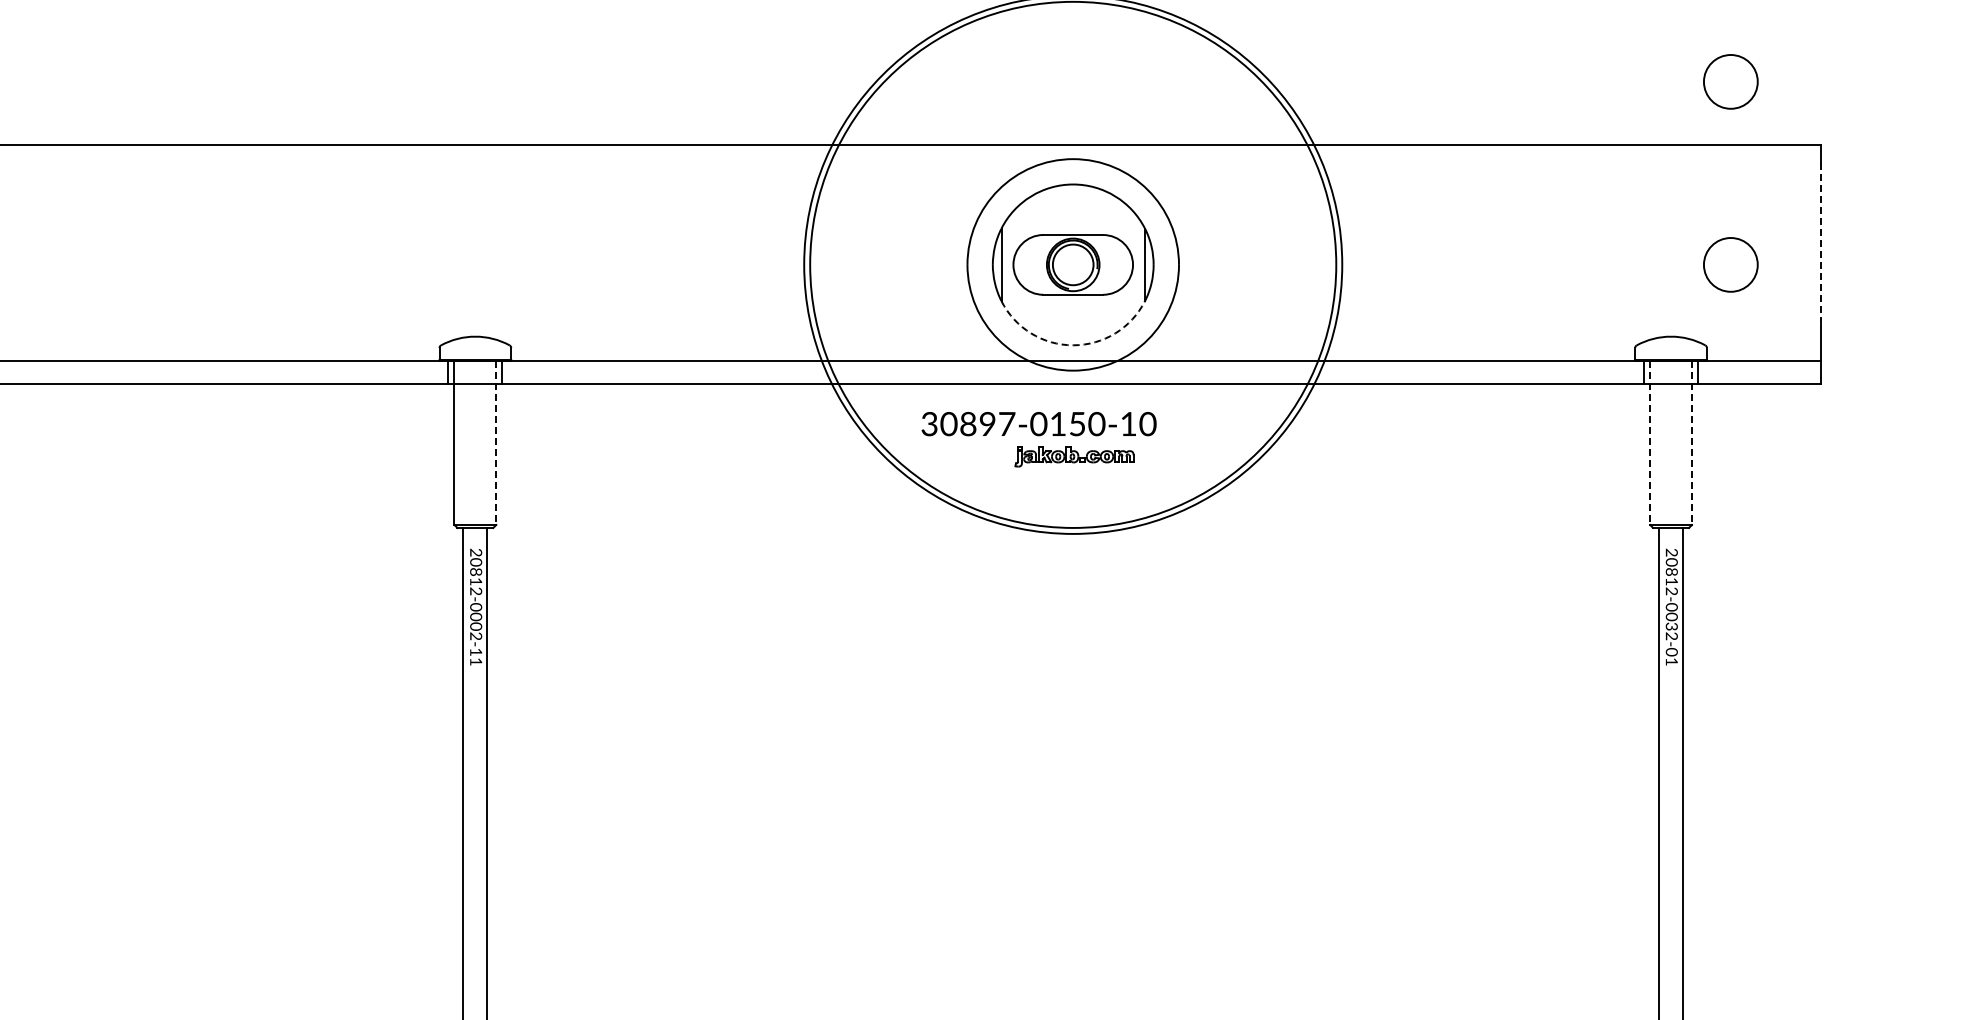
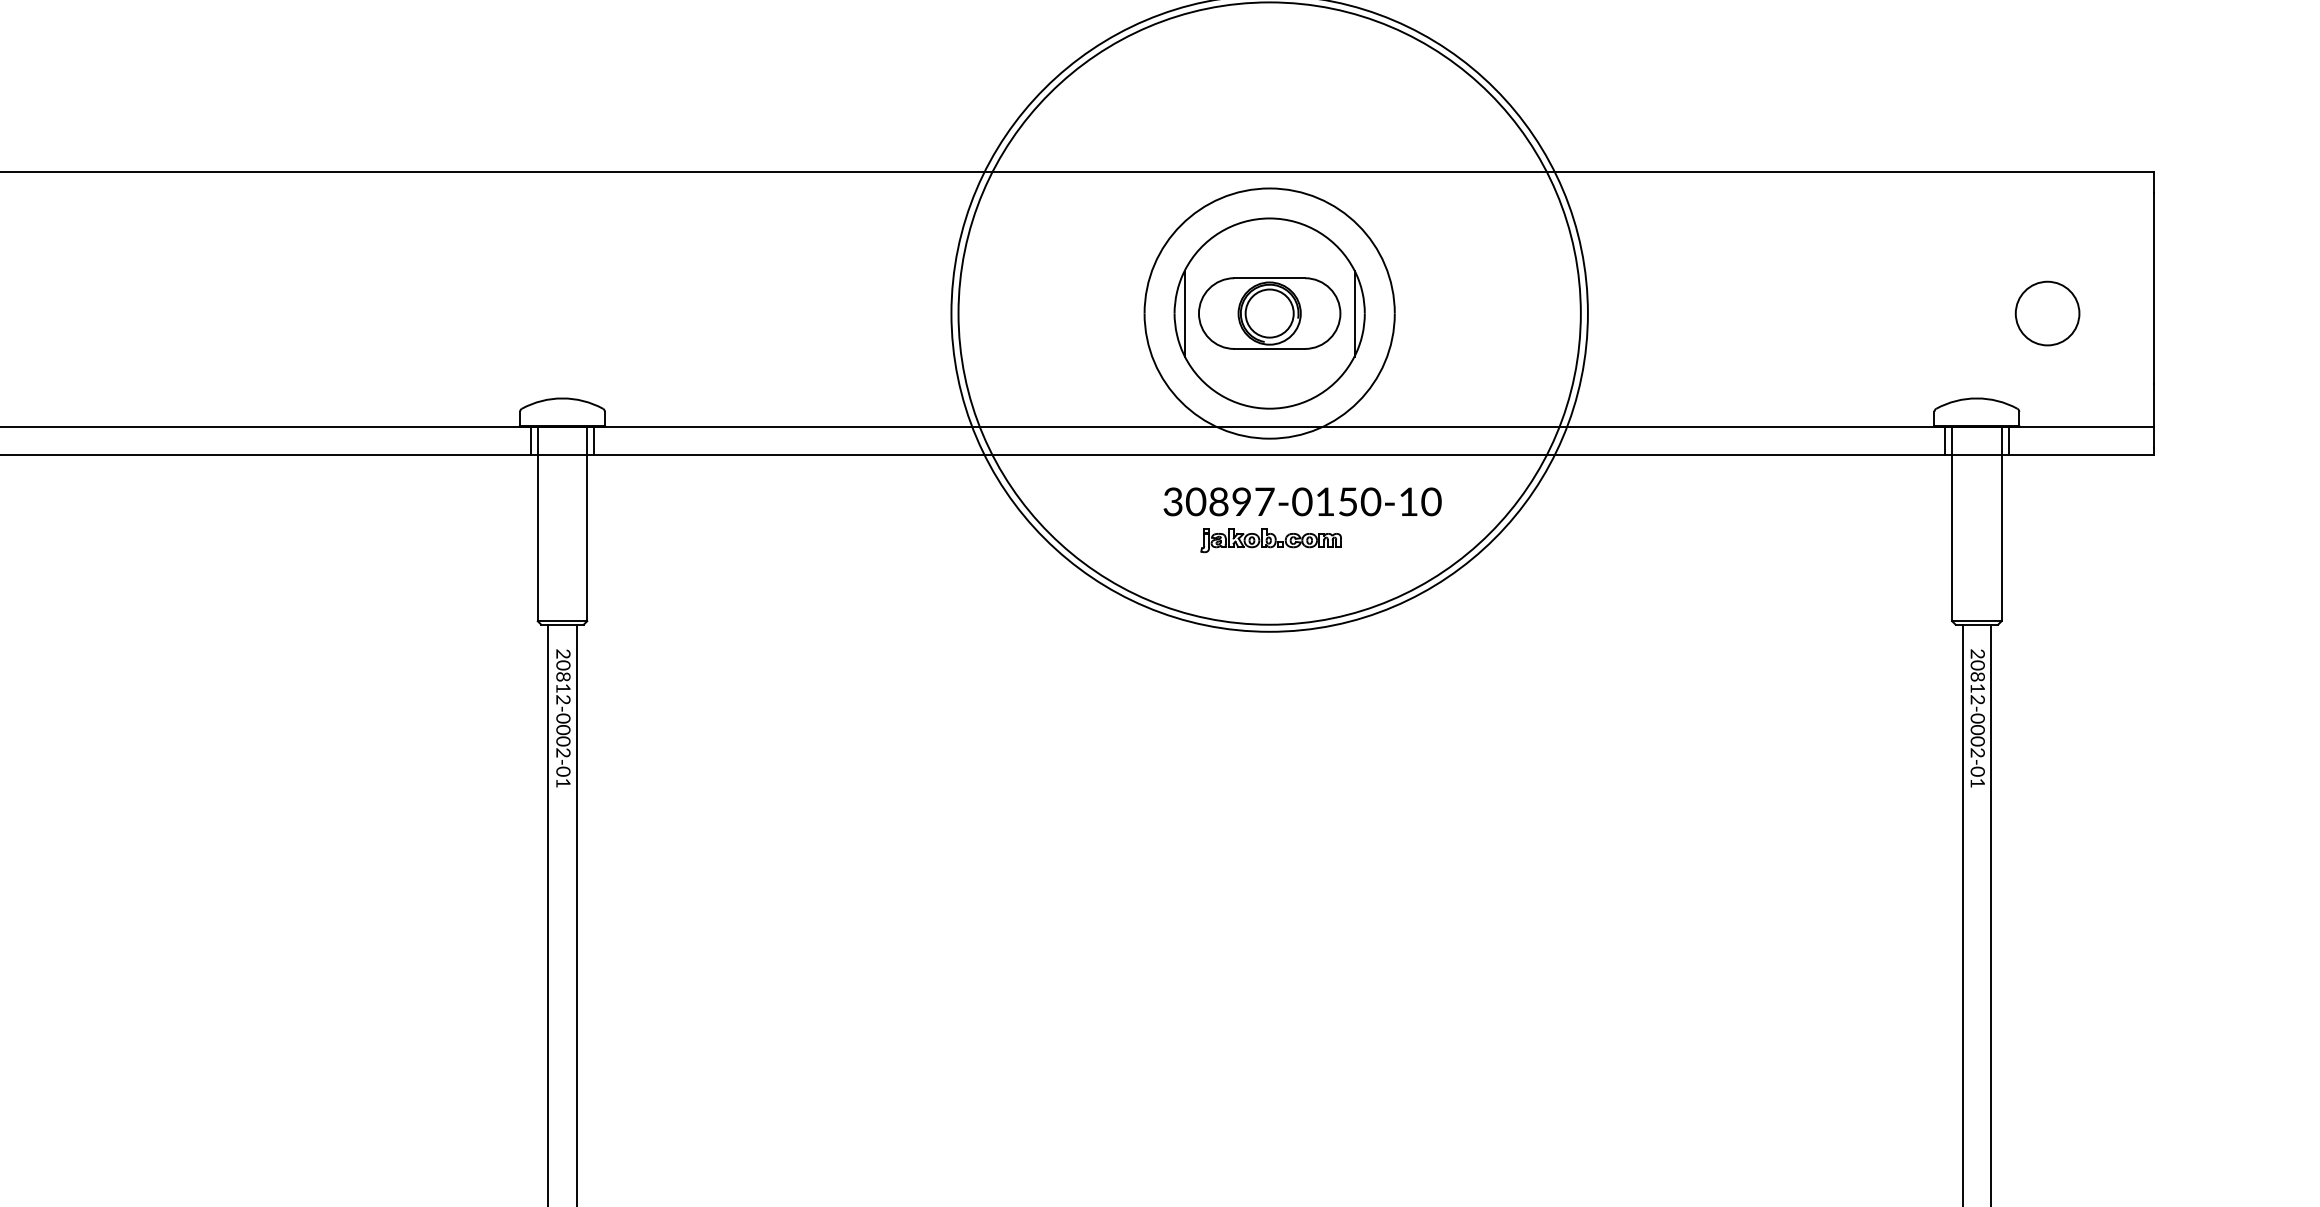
circle: (1730, 81) -> (2047, 96), removed
line: (1820, 243) -> (2153, 288), dashed -> solid
arc: (1073, 345) -> (1270, 408), dashed -> solid
text: (1038, 424) -> (1301, 502), moved
line: (496, 443) -> (587, 524), dashed -> solid
line: (1650, 443) -> (1952, 524), dashed -> solid
line: (1692, 443) -> (2002, 524), dashed -> solid
text: (1671, 626) -> (1977, 741), 20812-0032-01 -> 20812-0002-01
text: (476, 651) -> (563, 770), 20812-0002-11 -> 20812-0002-01

